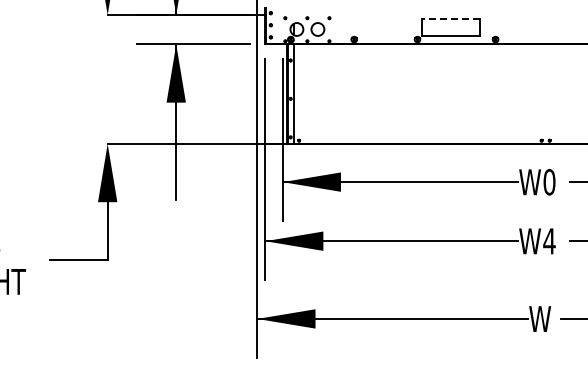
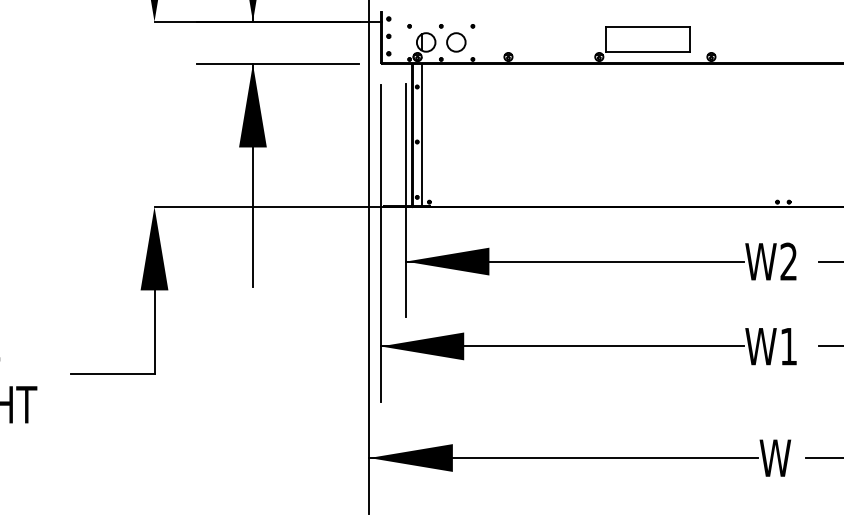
line: (450, 18) -> (646, 26), dashed -> solid
text: (549, 182) -> (788, 262), W0 -> W2
text: (549, 241) -> (788, 346), W4 -> W1

